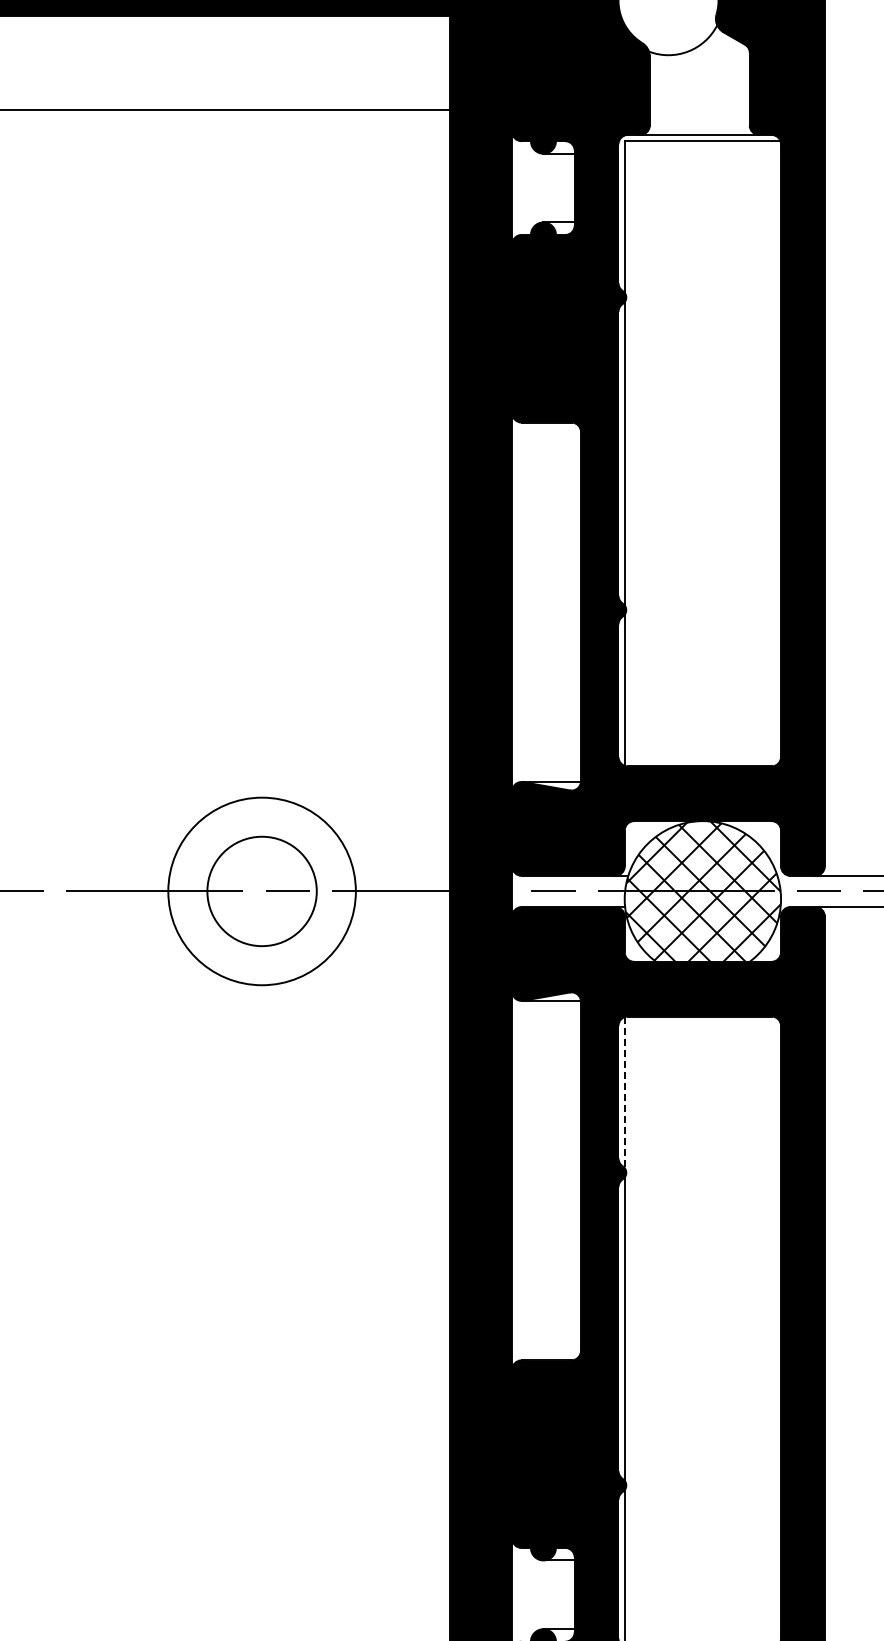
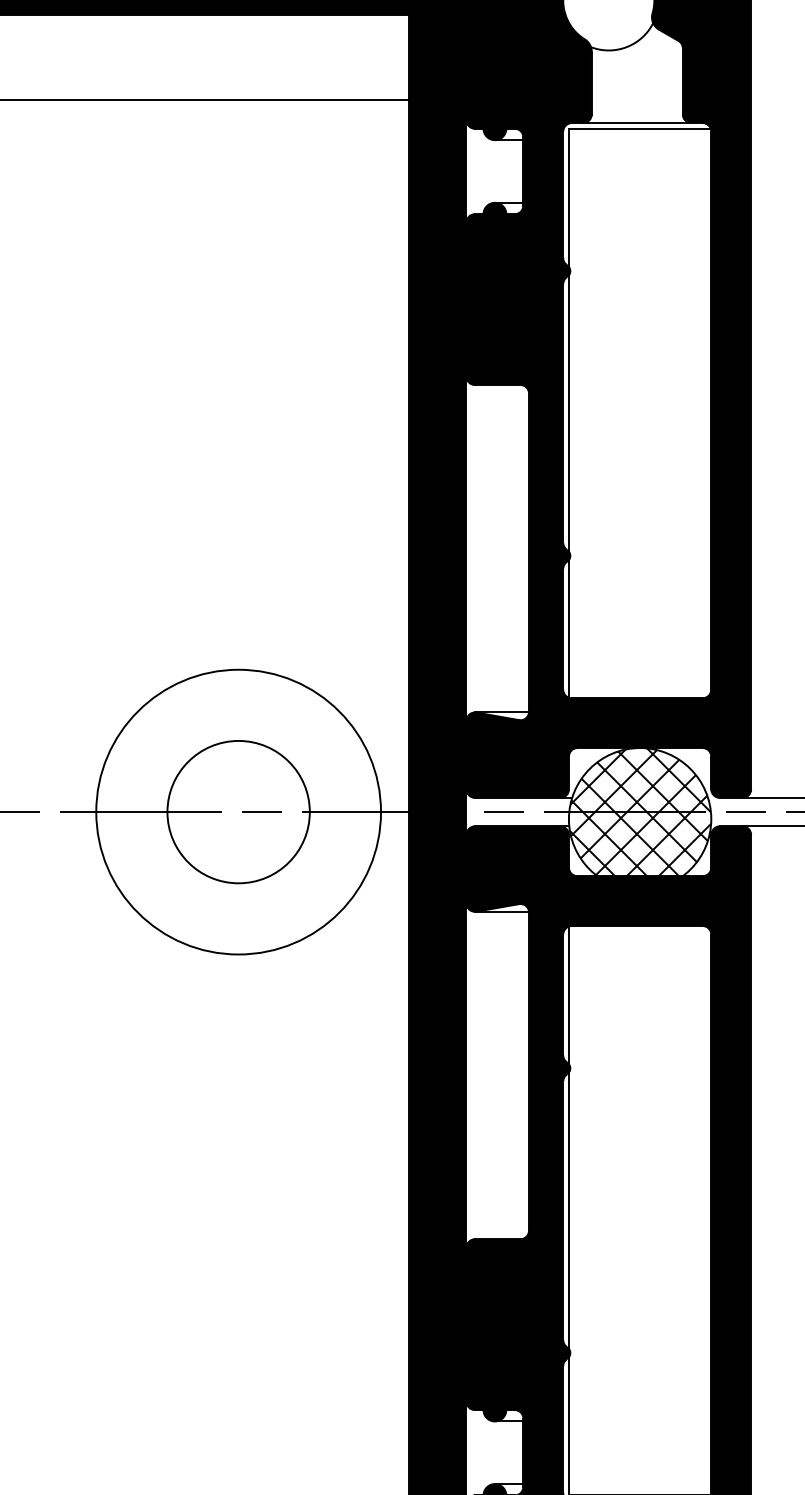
circle: (261, 891) -> (238, 812), size x1.43
circle: (261, 891) -> (238, 812), size x1.67
line: (624, 1092) -> (568, 995), dashed -> solid

